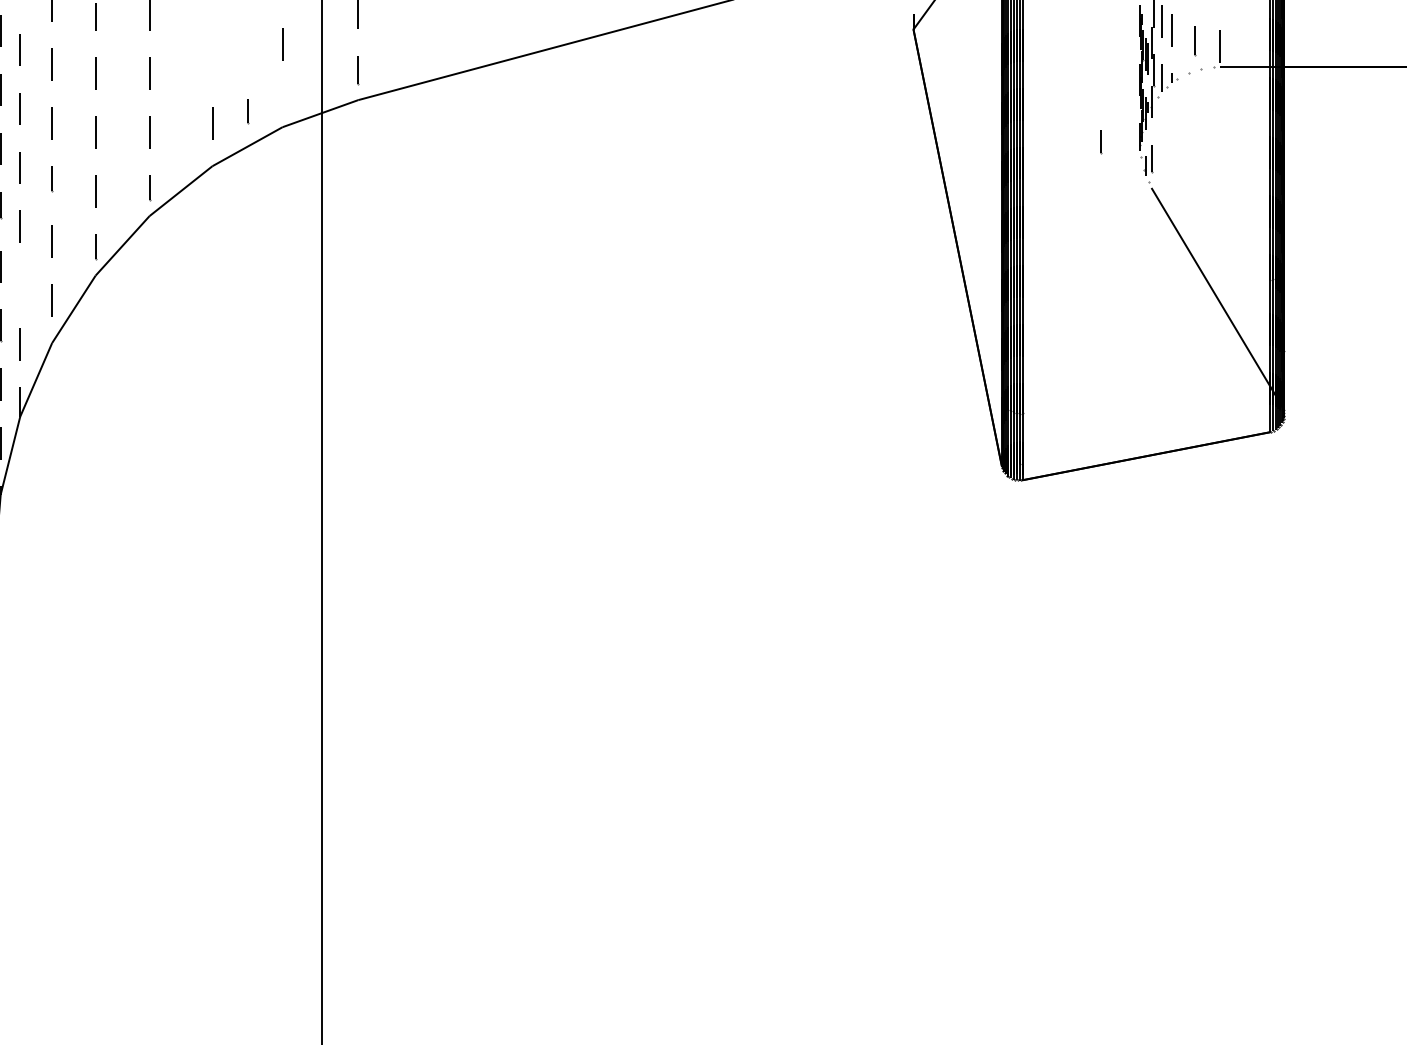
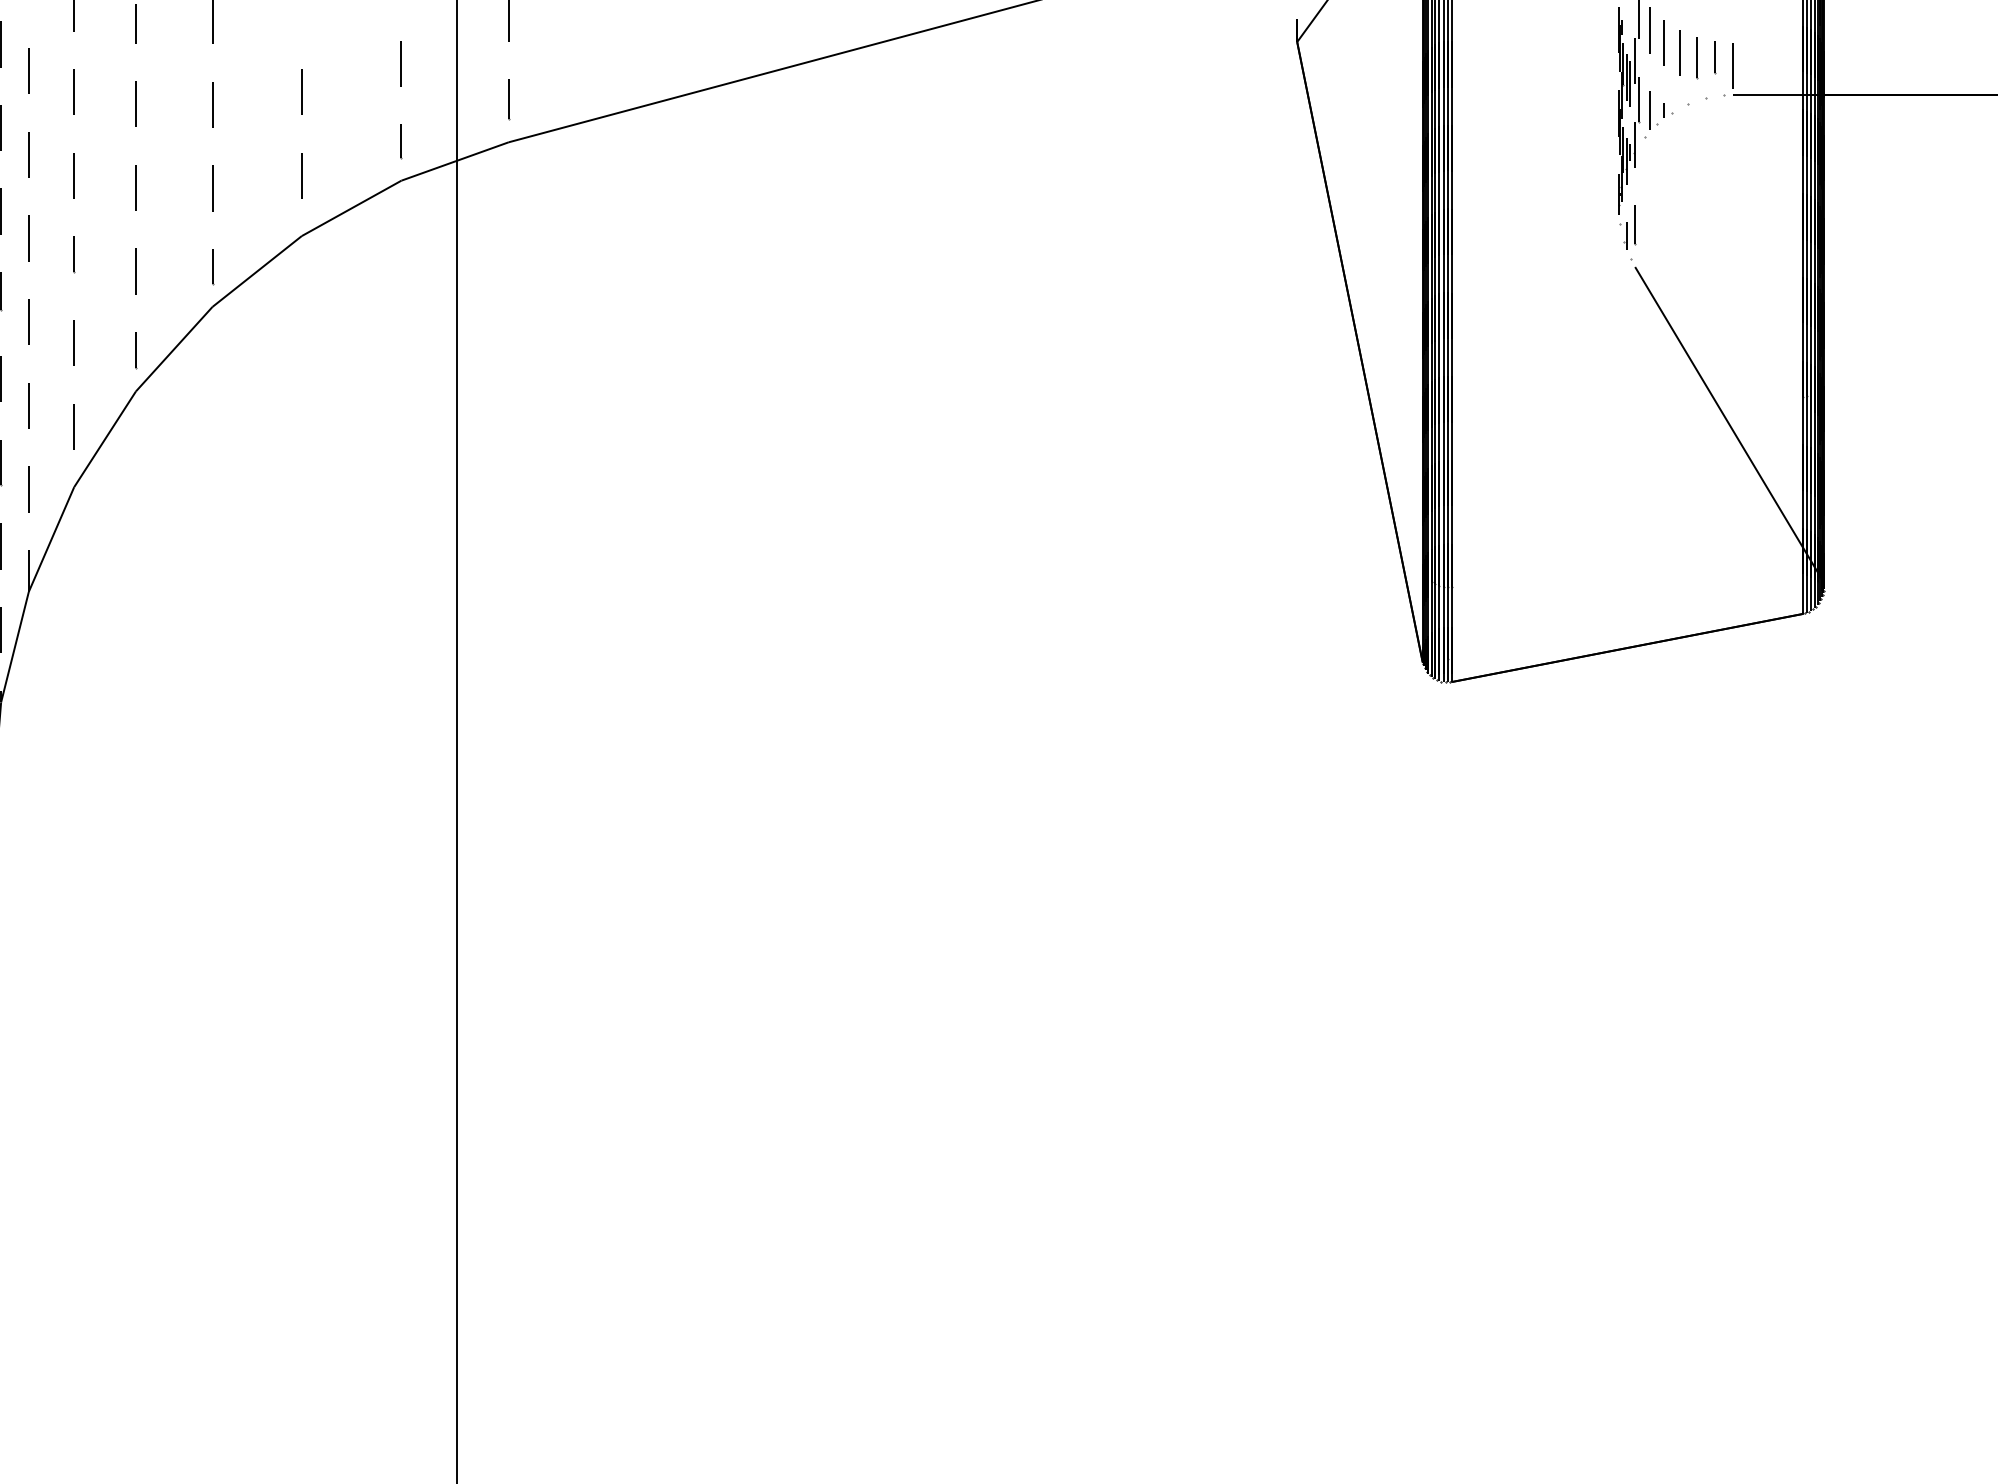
line: (1182, 36) -> (1679, 51), added
line: (212, 64) -> (301, 91), added
line: (248, 111) -> (402, 141), moved
line: (1101, 142) -> (1714, 59), moved
line: (20, 285) -> (29, 405), added

